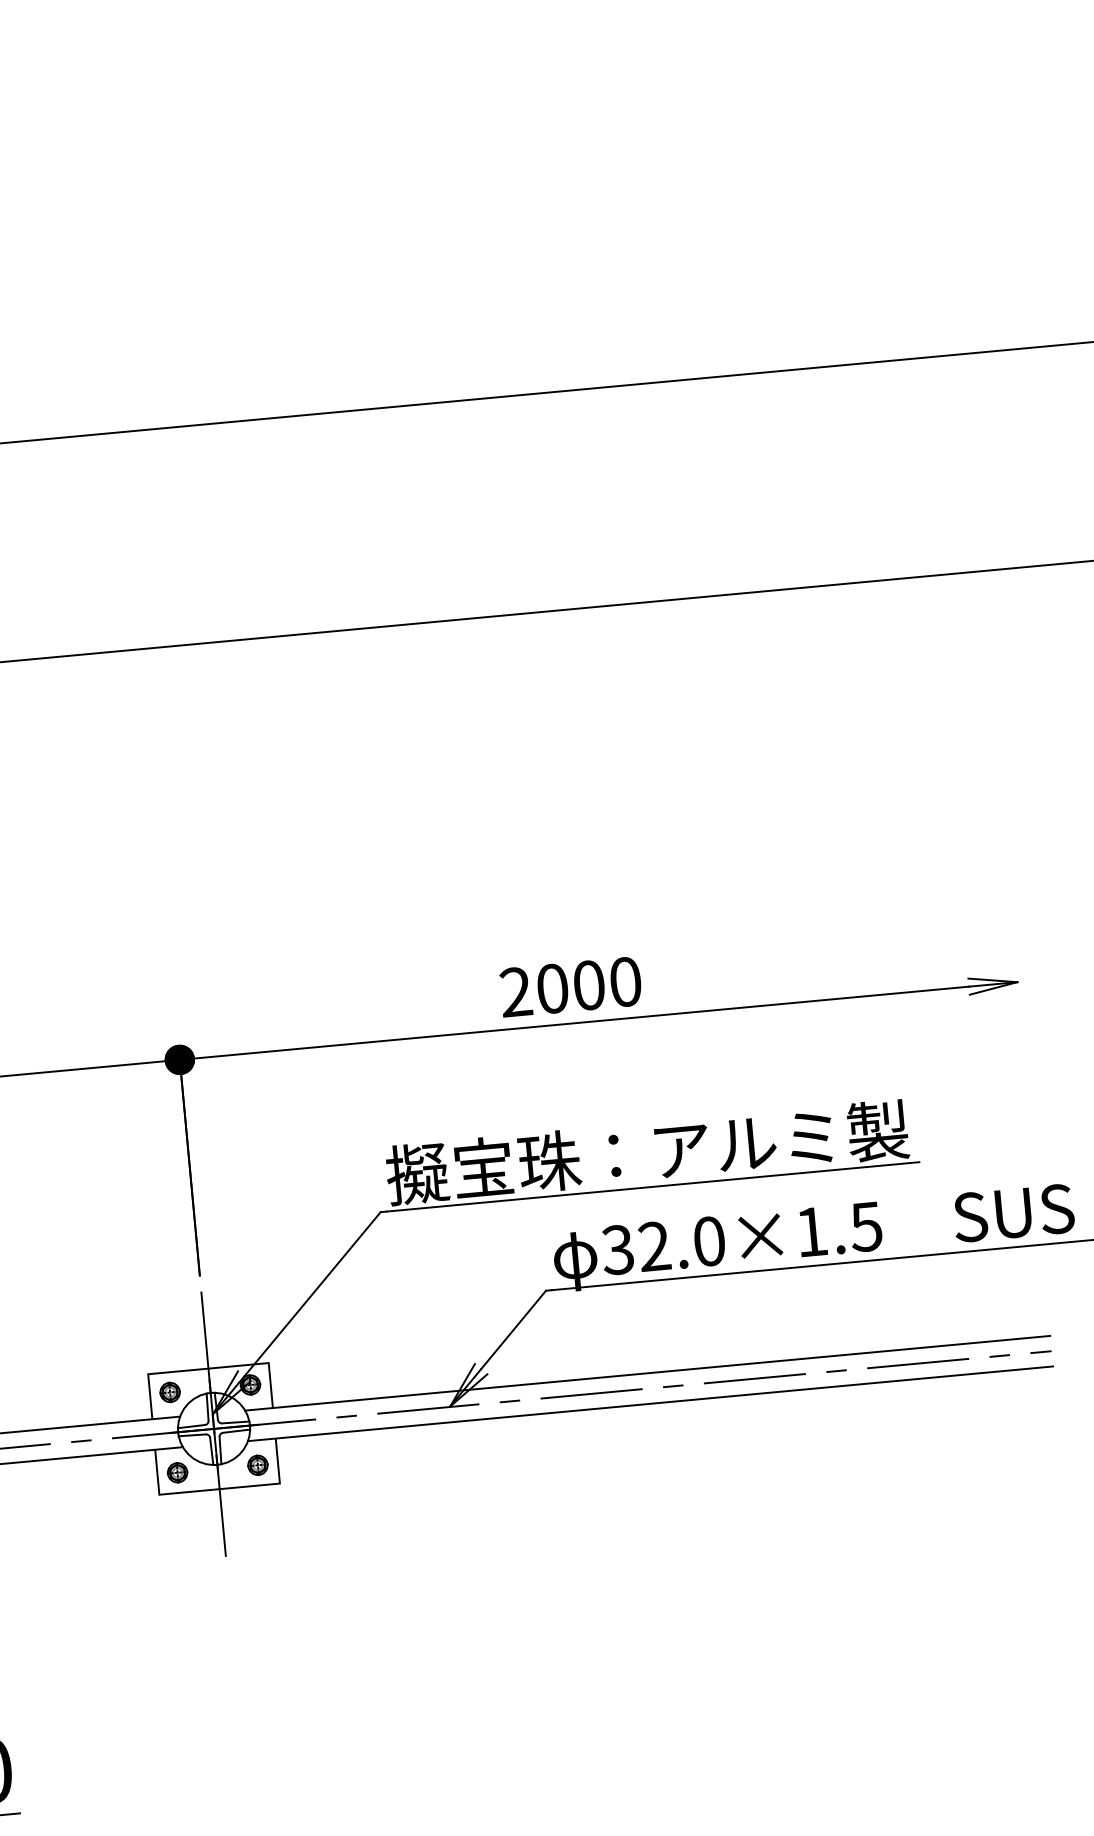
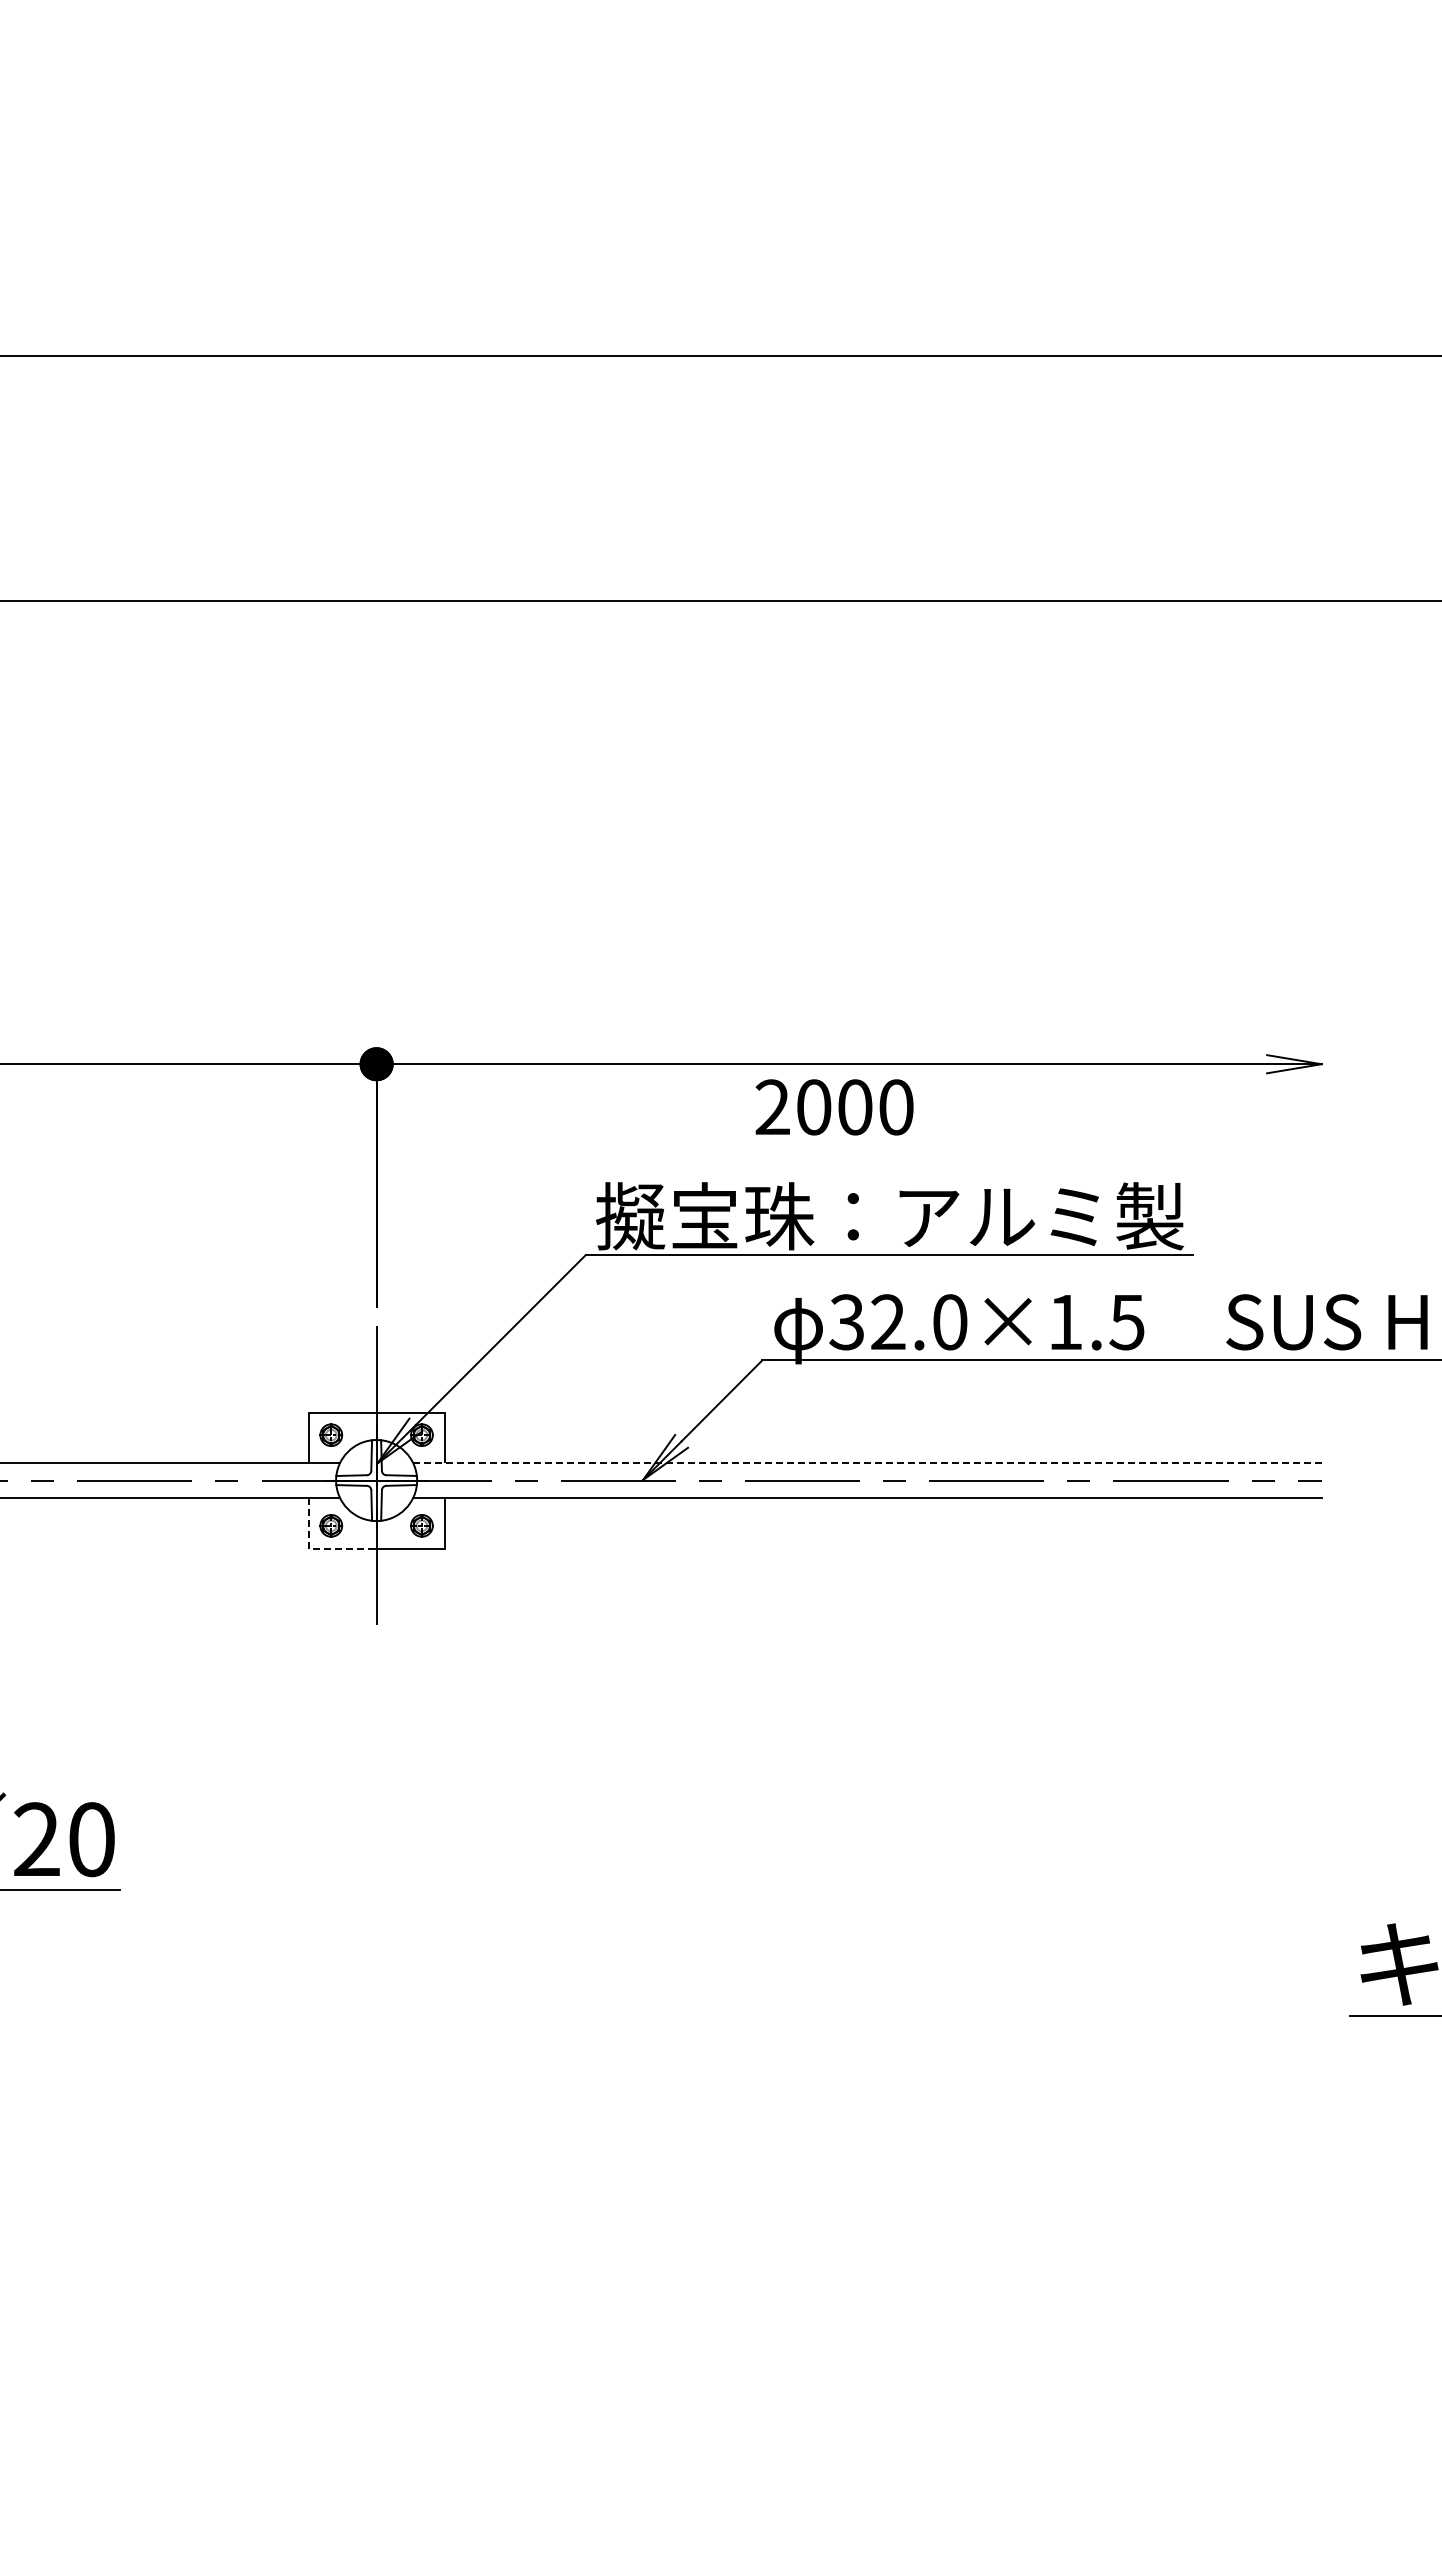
text: (570, 987) -> (834, 1107), moved
line: (647, 1373) -> (867, 1463), solid -> dashed
line: (163, 1494) -> (313, 1548), solid -> dashed

